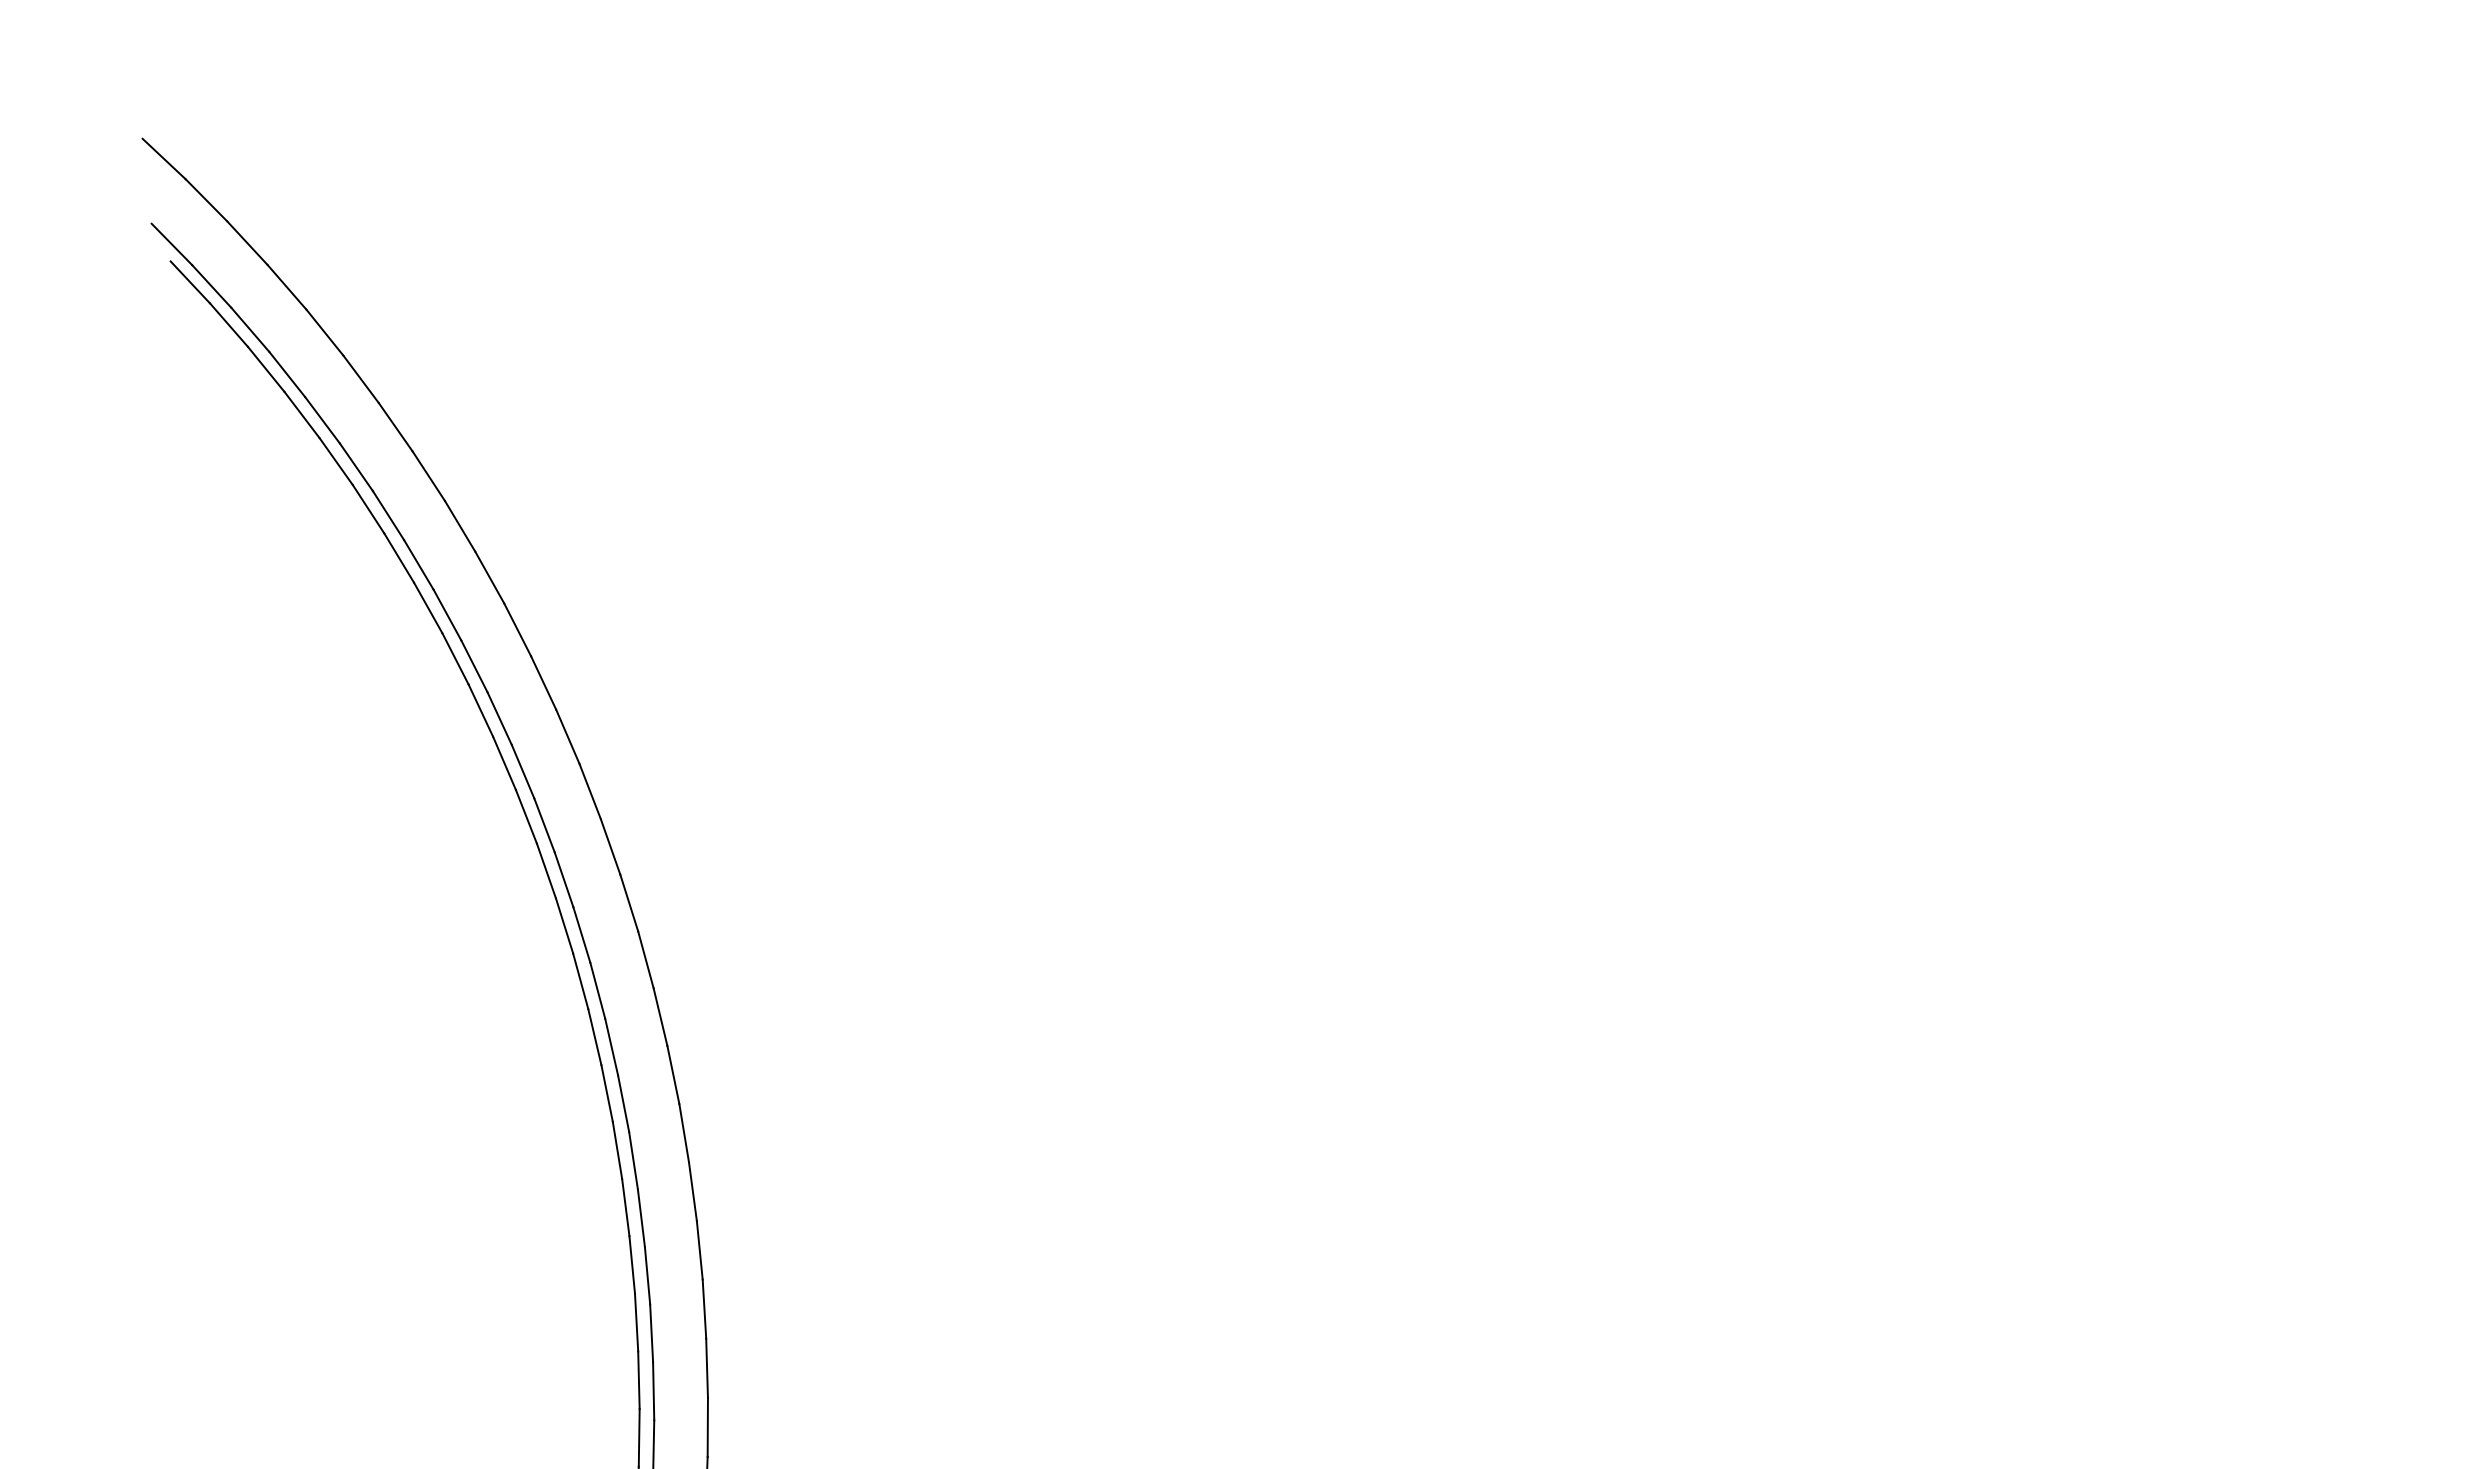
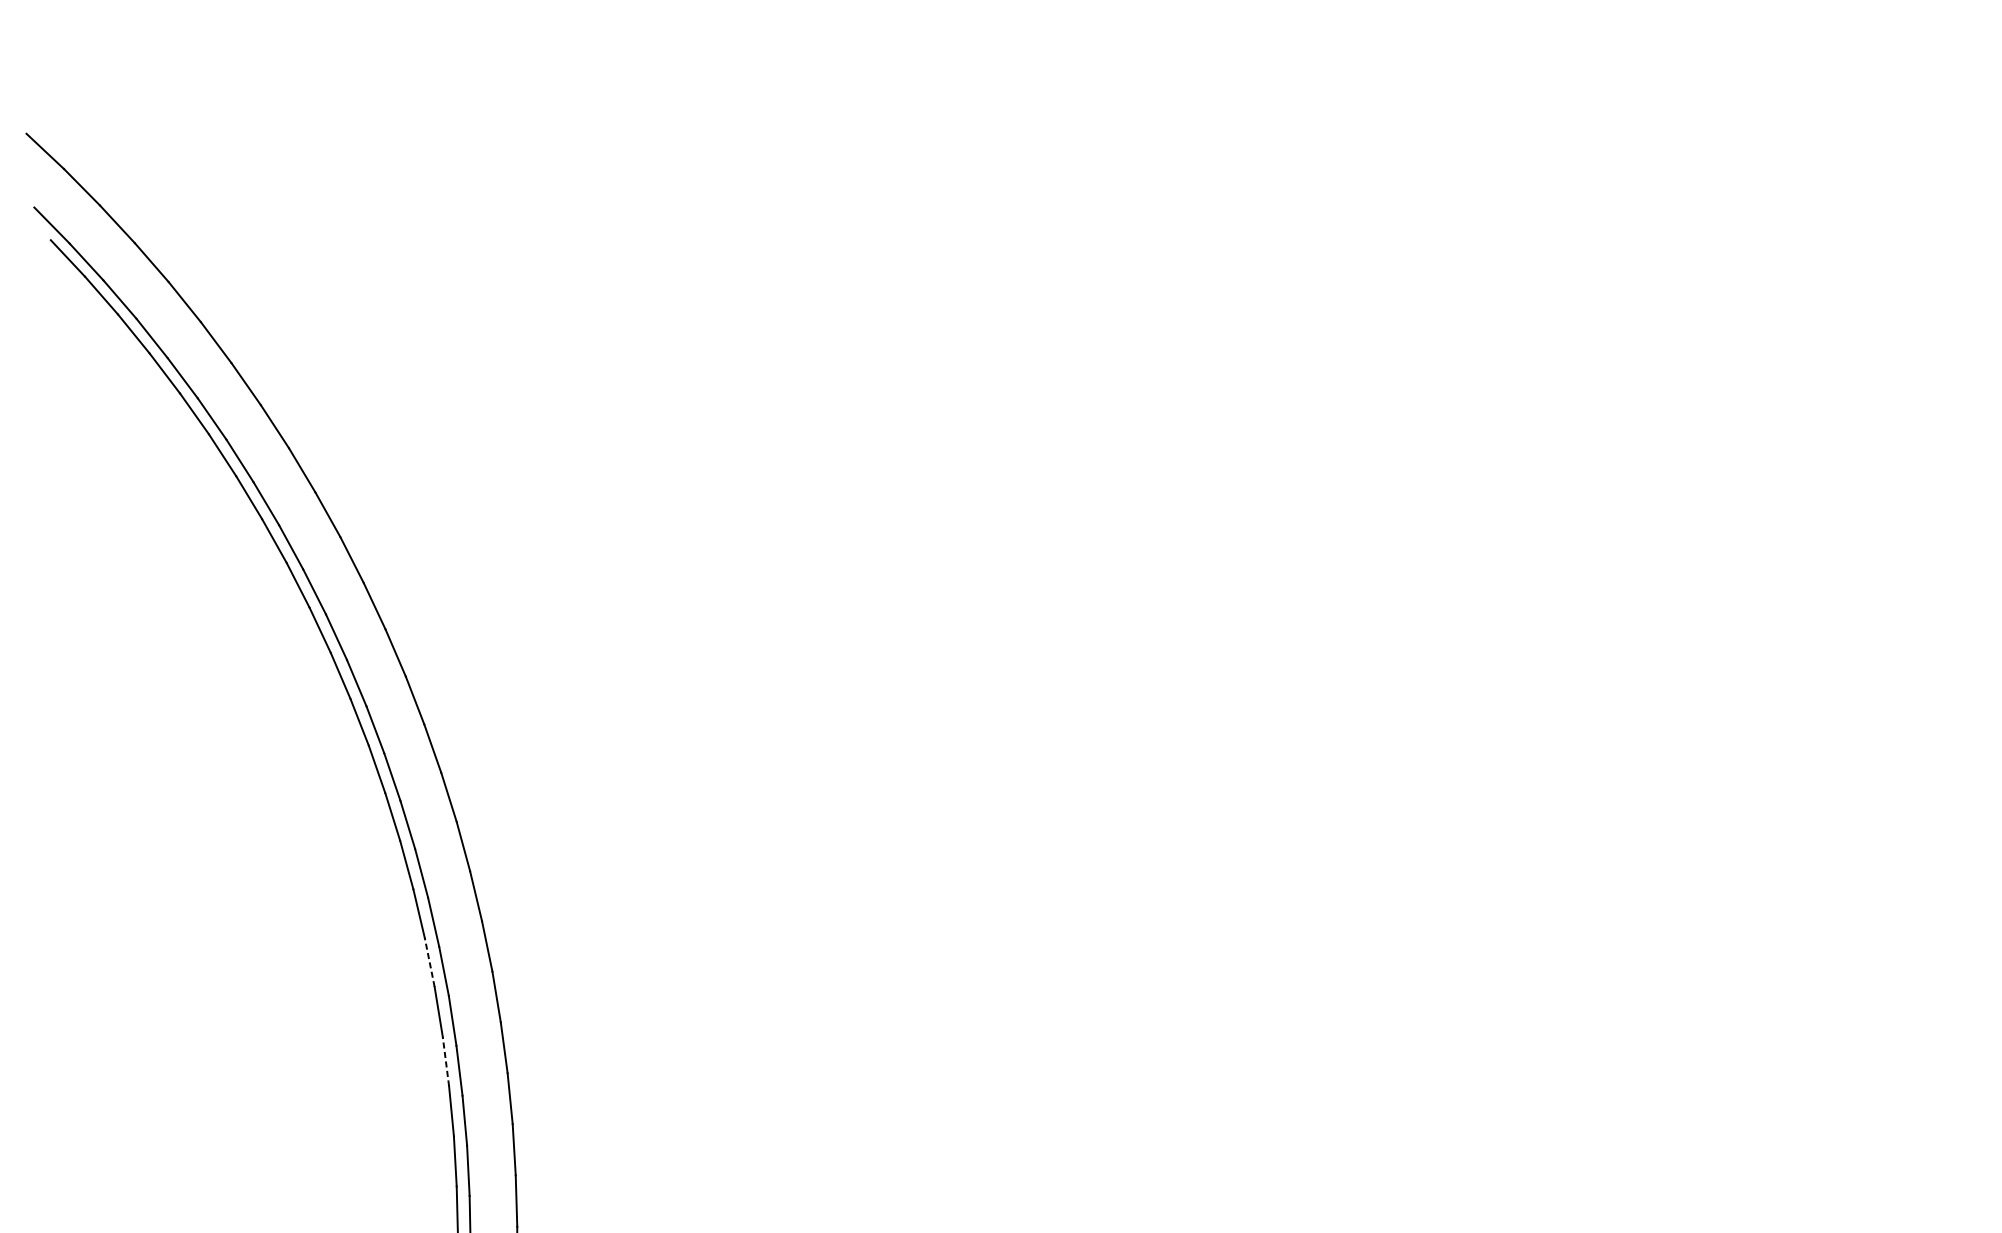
line: (607, 1093) -> (430, 962), solid -> dashed
line: (625, 1207) -> (445, 1061), solid -> dashed

